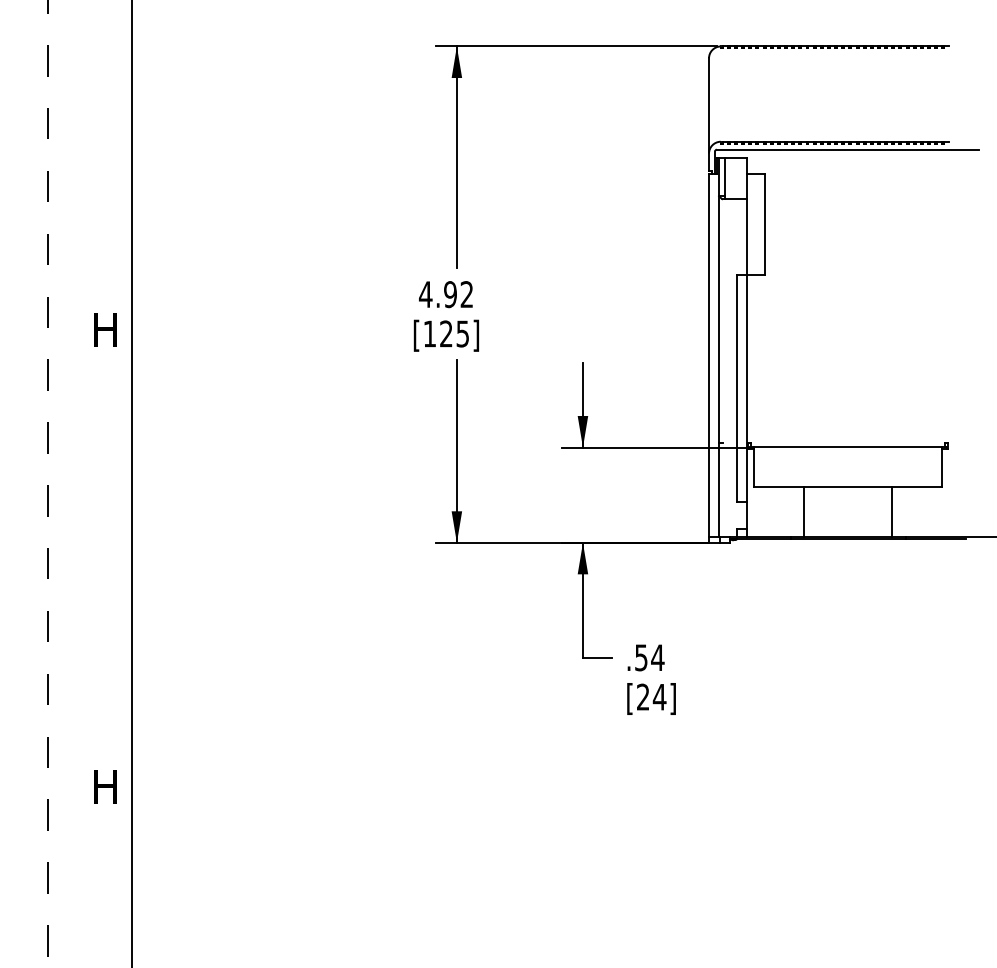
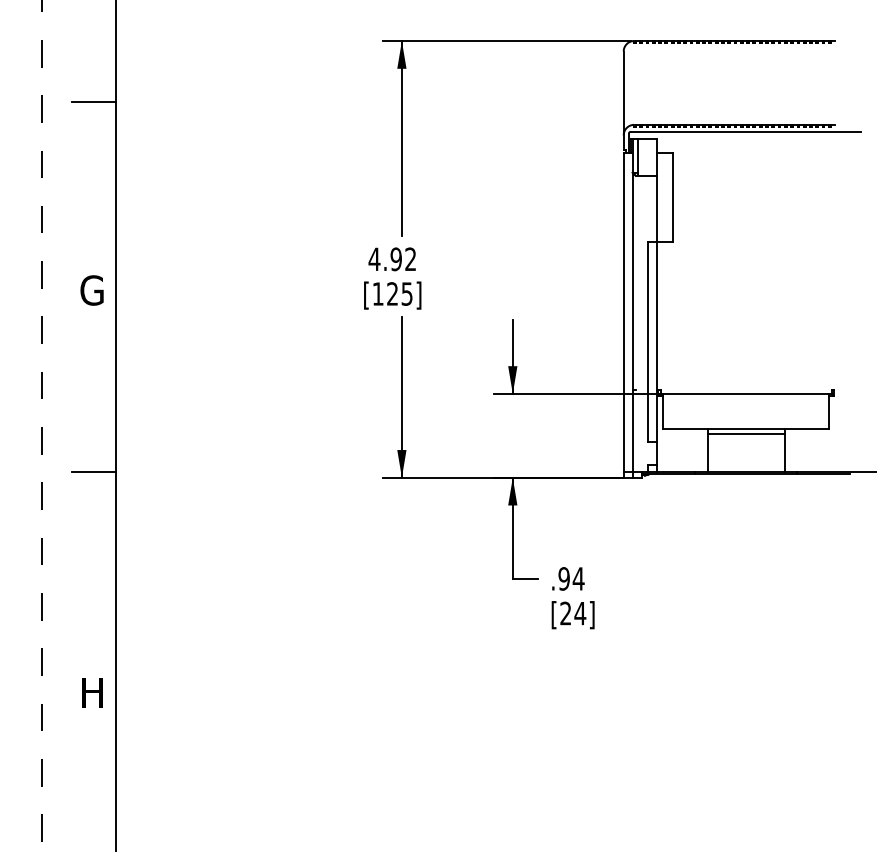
line: (106, 116) -> (93, 102), added
text: (104, 329) -> (91, 290), H -> G
line: (847, 493) -> (745, 434), added
line: (106, 535) -> (93, 471), added
text: (640, 657) -> (563, 578), .54 -> .94

